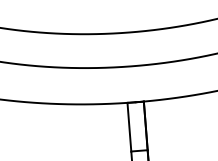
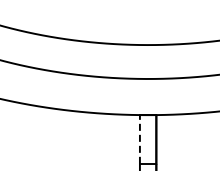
line: (128, 126) -> (139, 138), solid -> dashed

